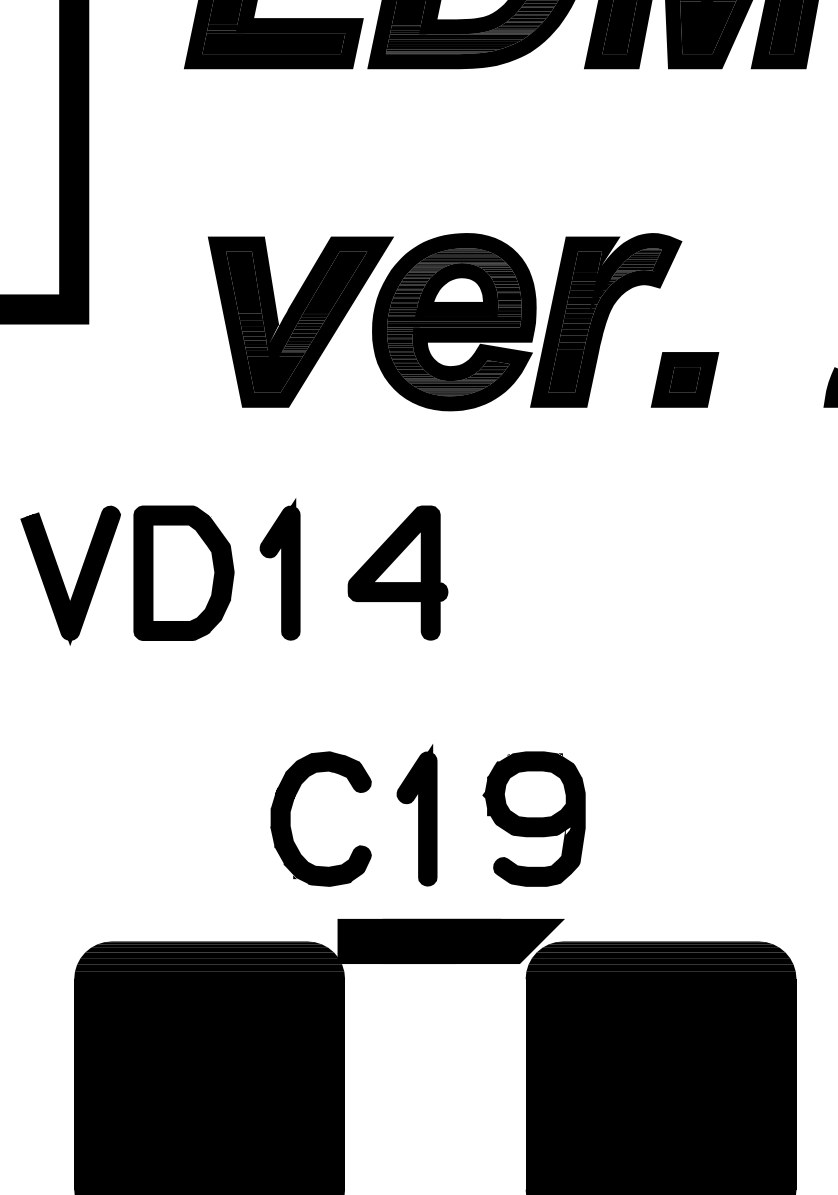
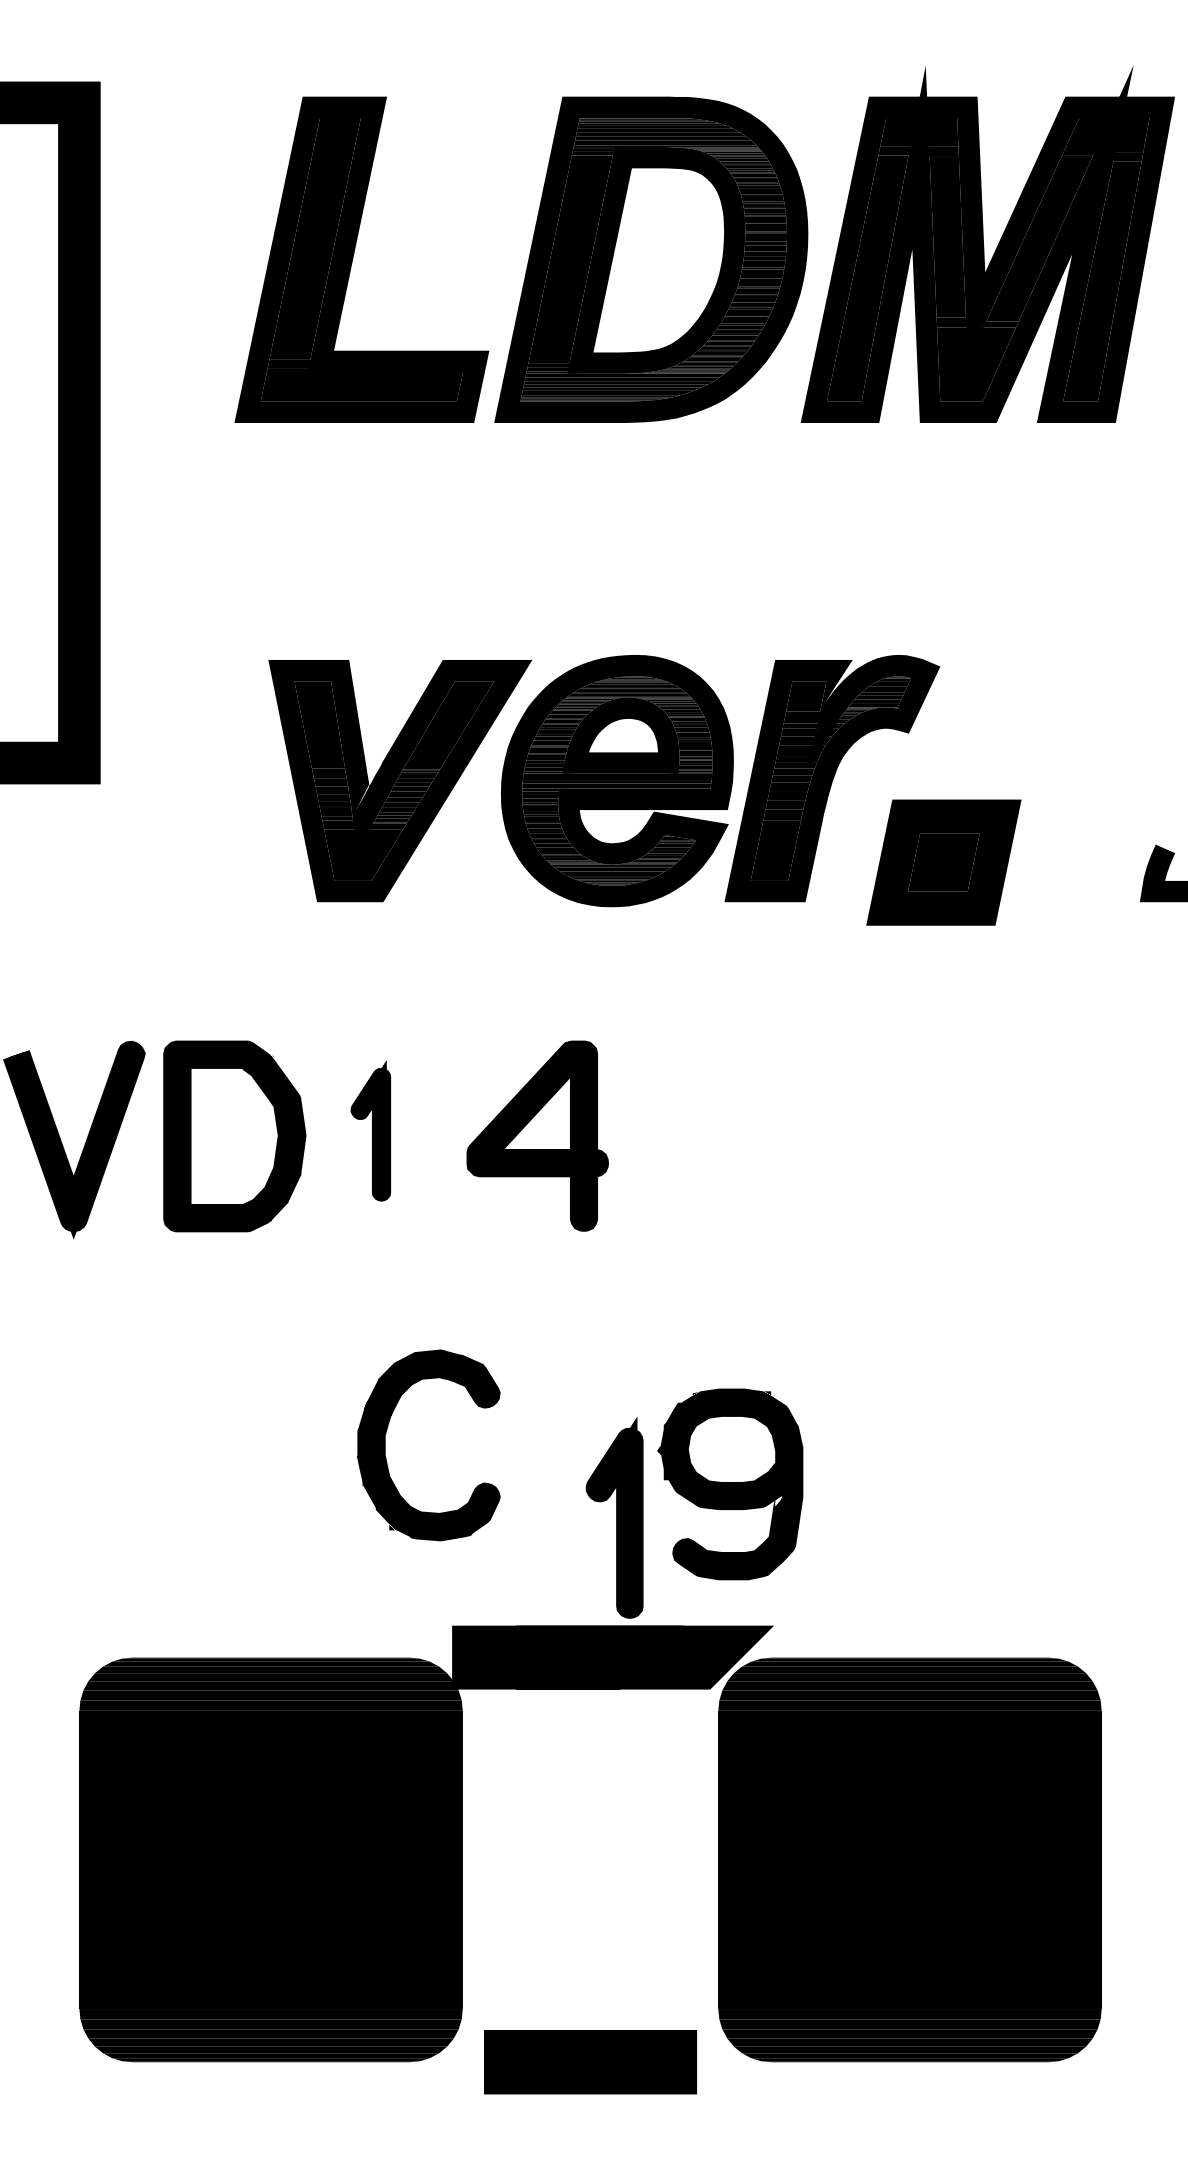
part: (684, 379) -> (943, 862), size x1.6
part: (279, 569) -> (370, 1130), size x0.7
part: (416, 814) -> (614, 1517), moved
part: (290, 819) -> (385, 1445), moved

